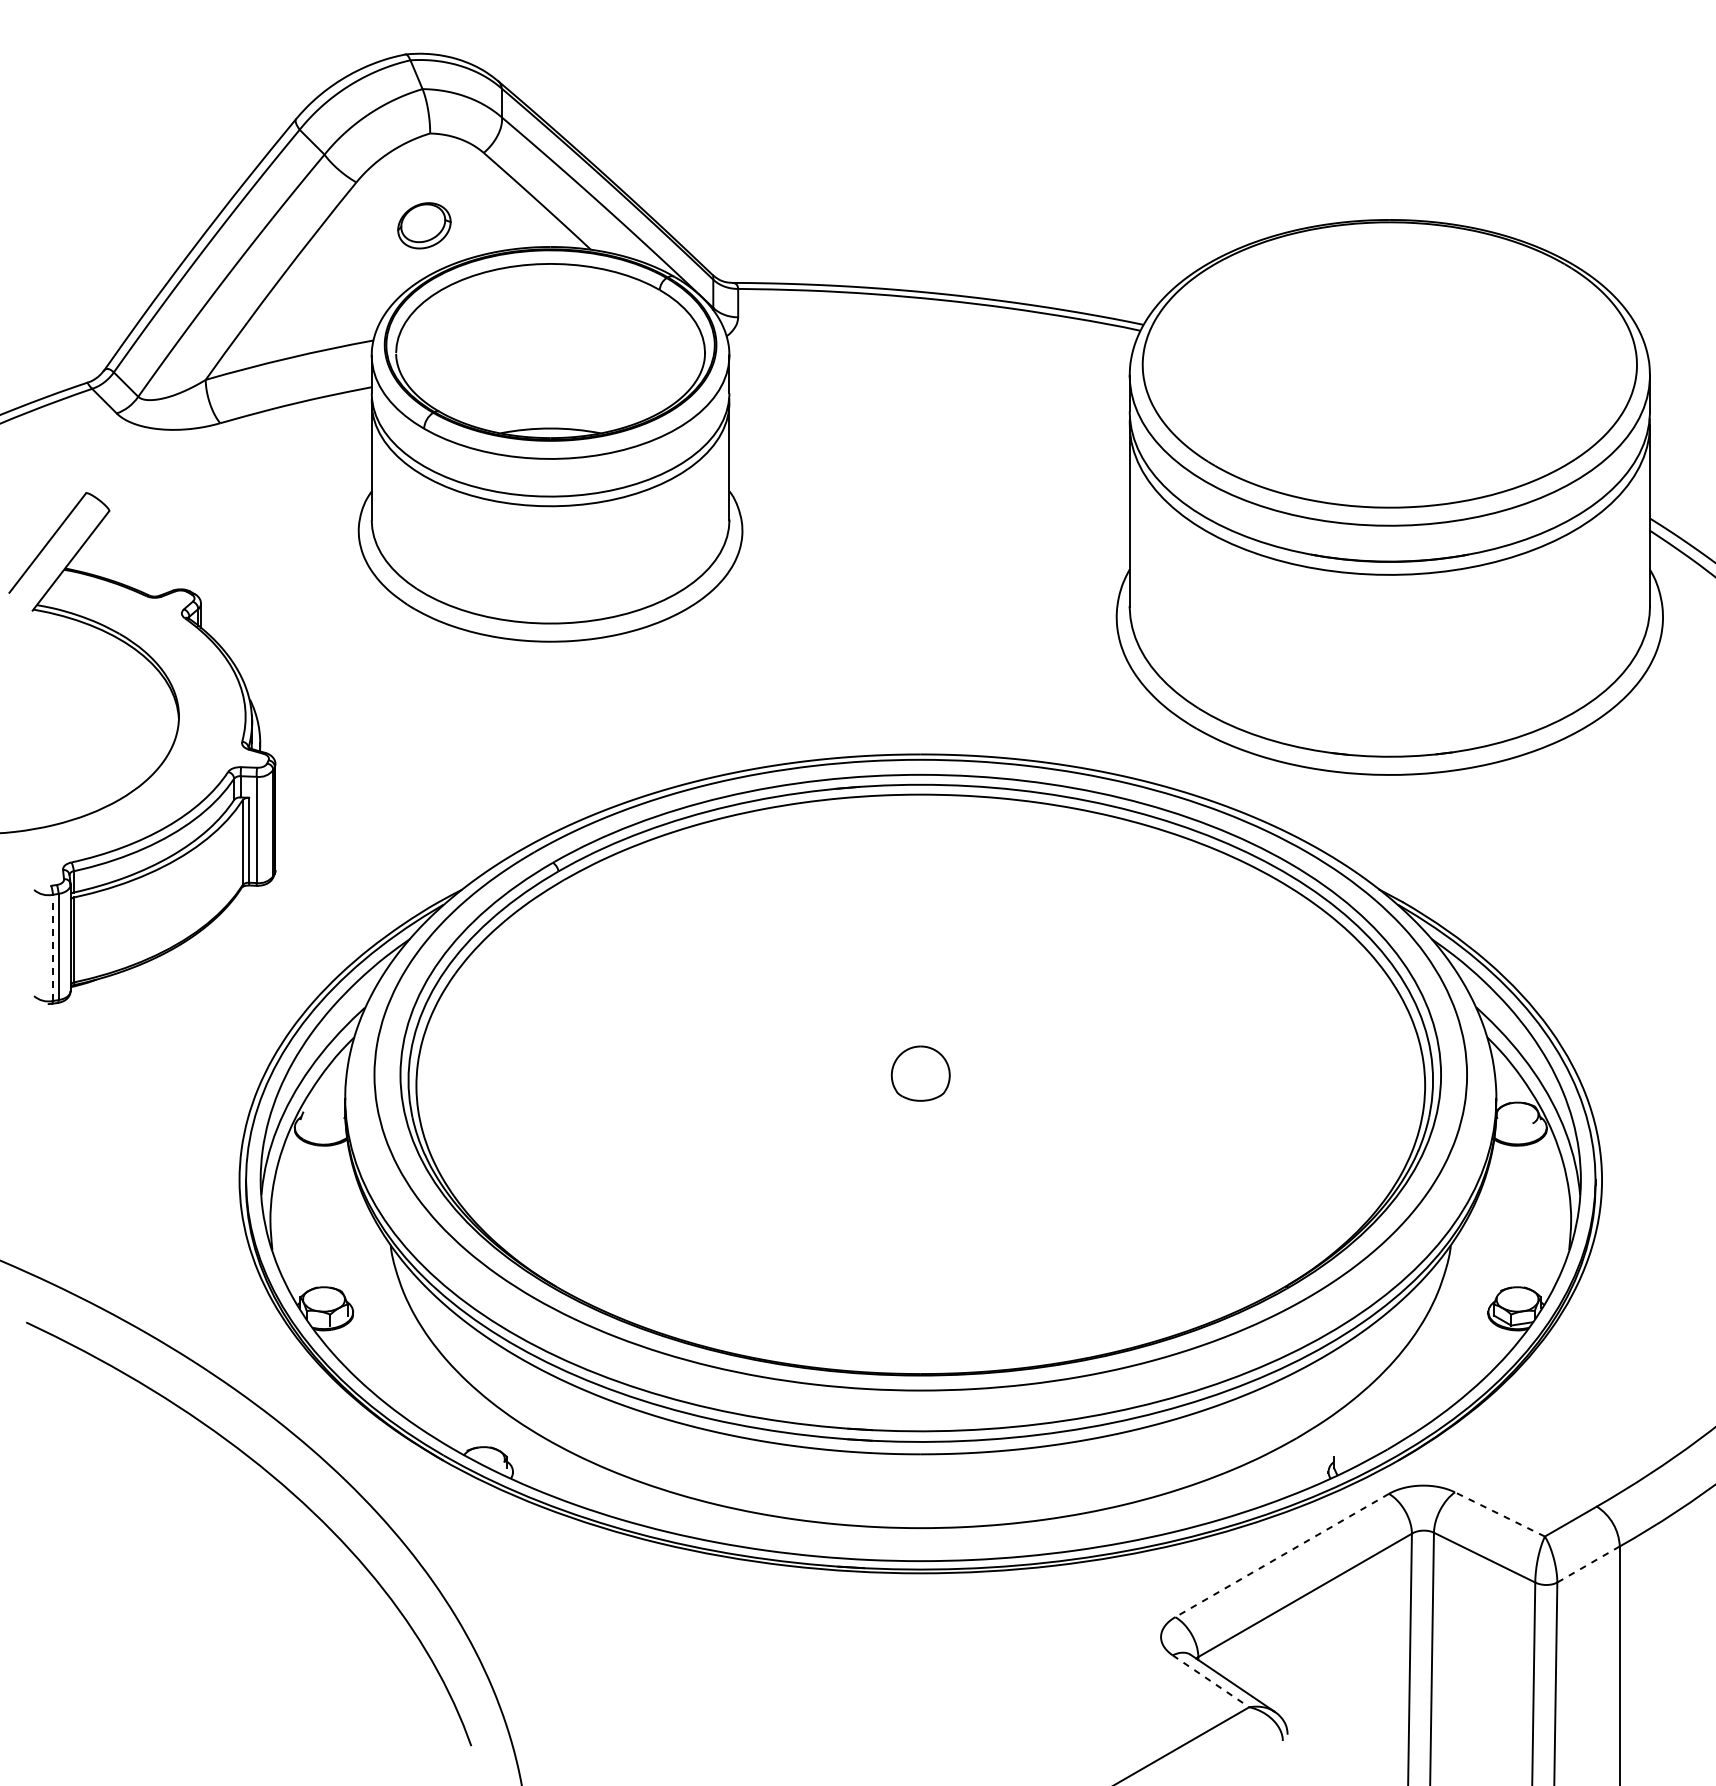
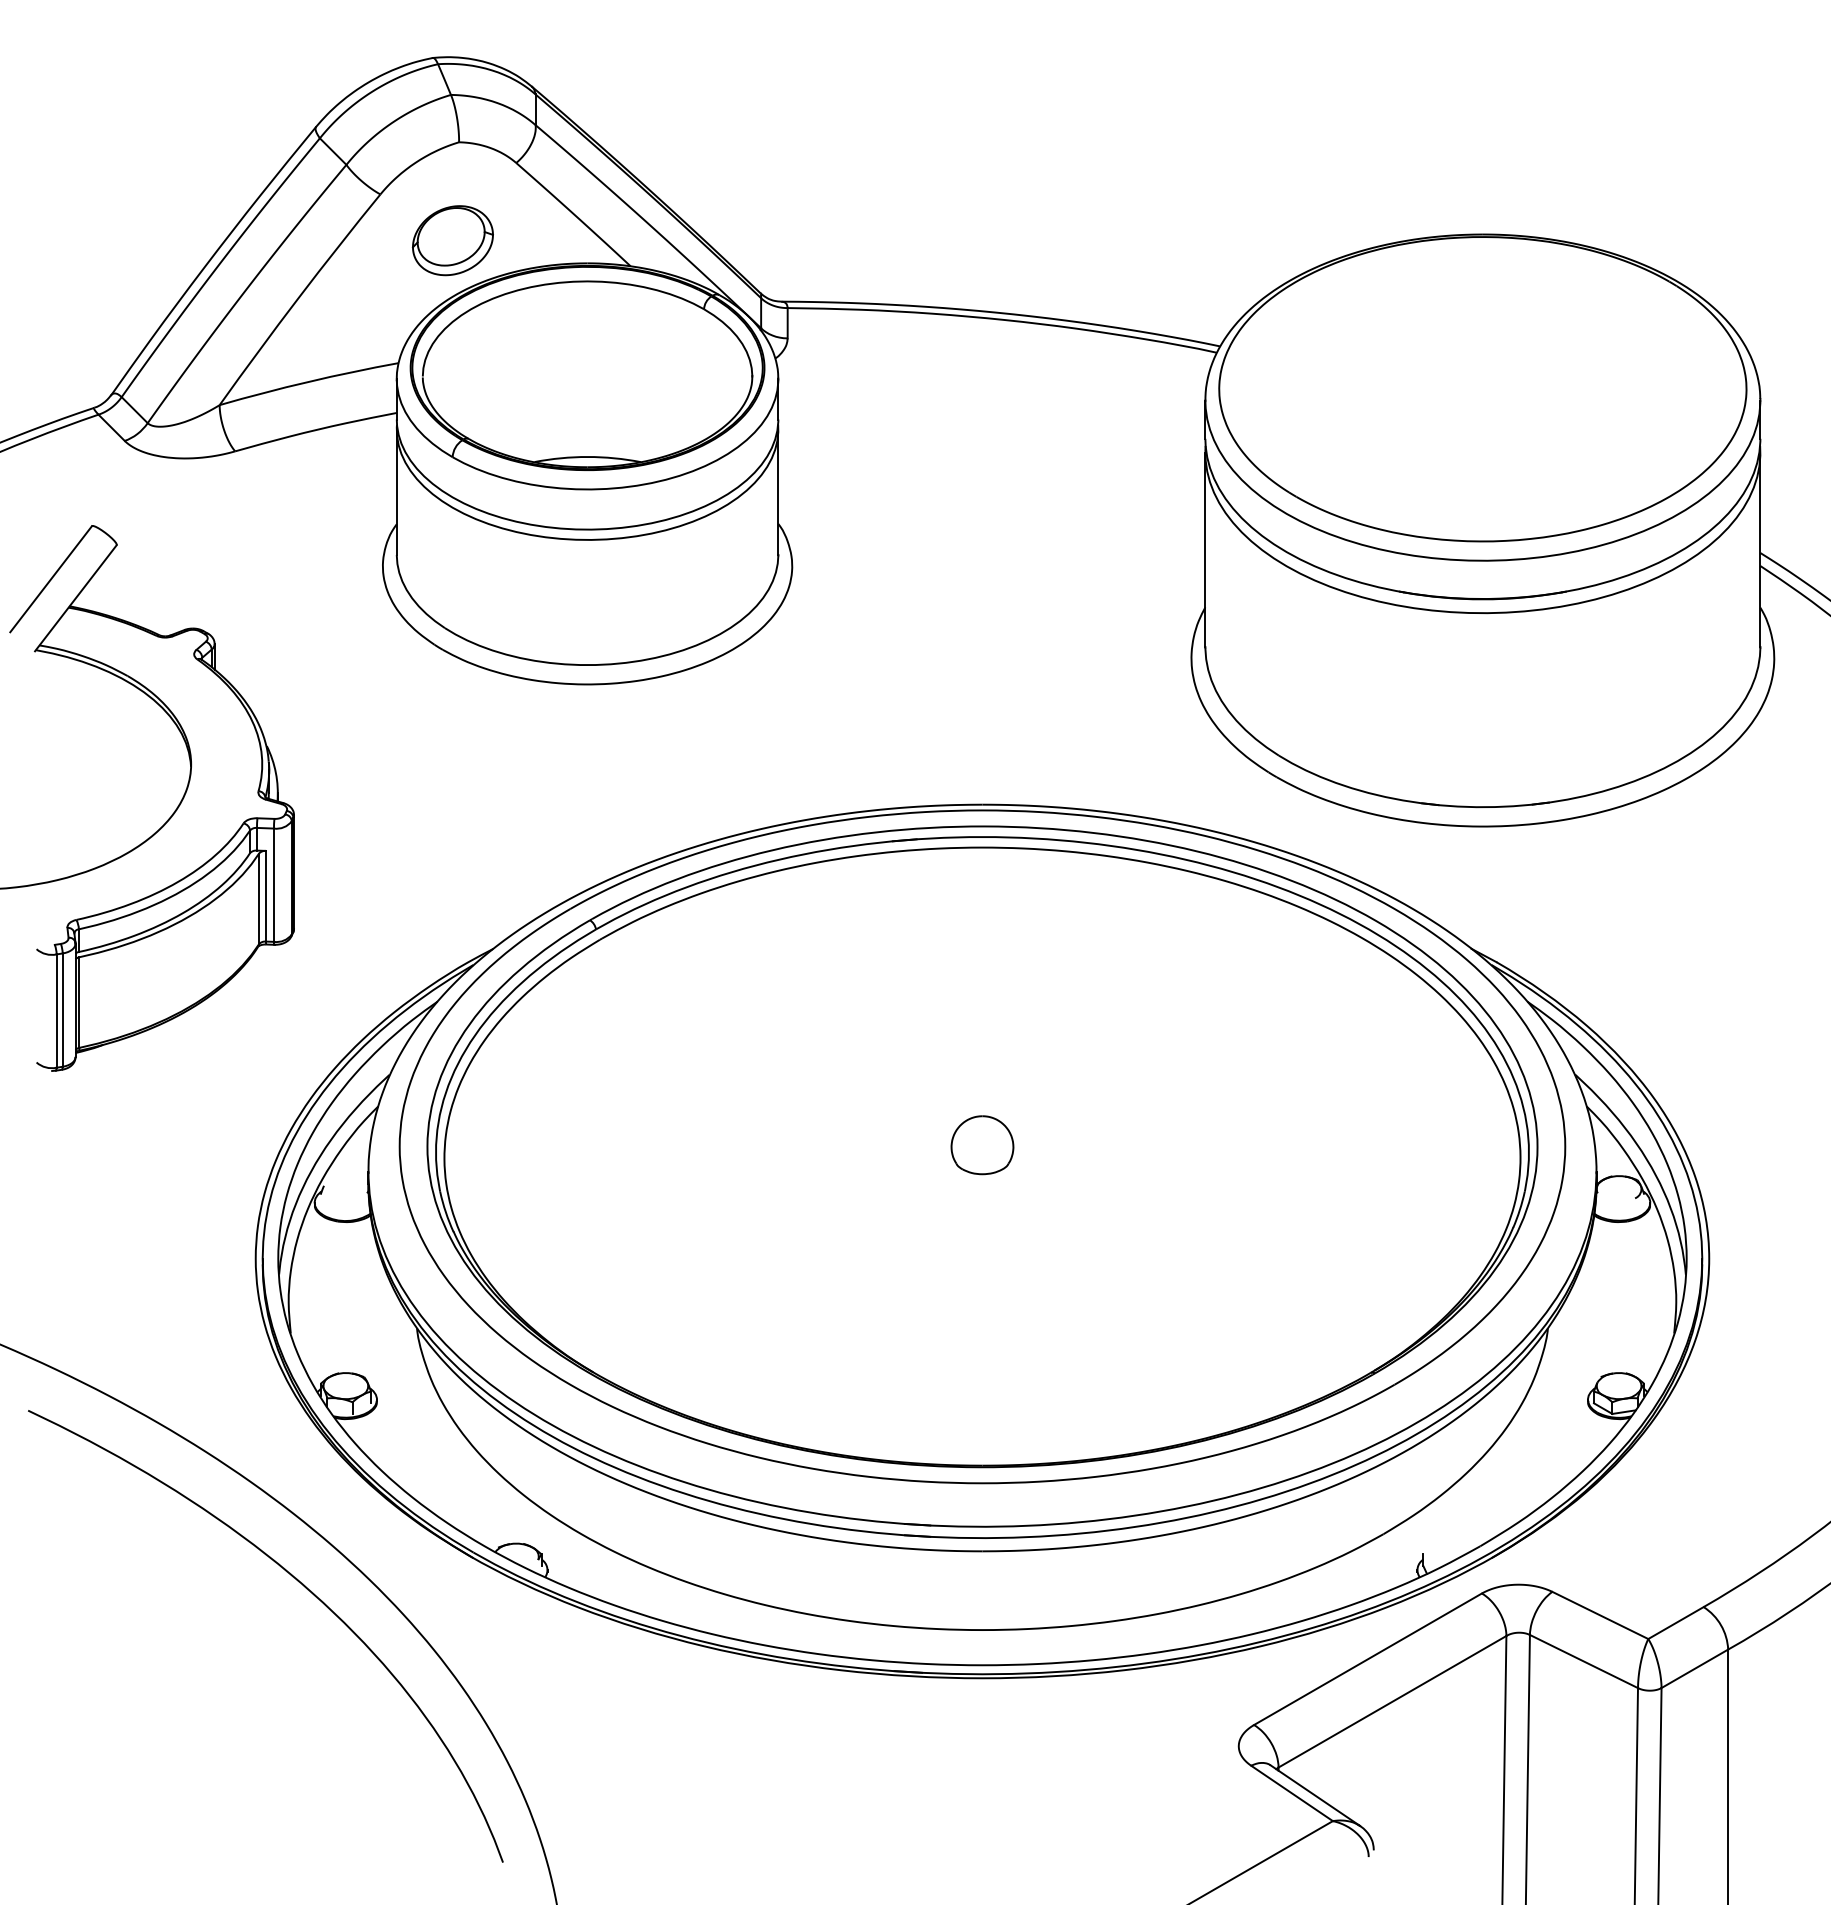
part: (423, 225) -> (452, 240), size x1.43
line: (52, 948) -> (56, 1011), dashed -> solid
line: (1499, 1514) -> (1599, 1615), dashed -> solid
line: (1281, 1555) -> (1367, 1659), dashed -> solid
line: (1588, 1565) -> (1694, 1669), dashed -> solid
line: (1211, 1681) -> (1292, 1793), dashed -> solid

